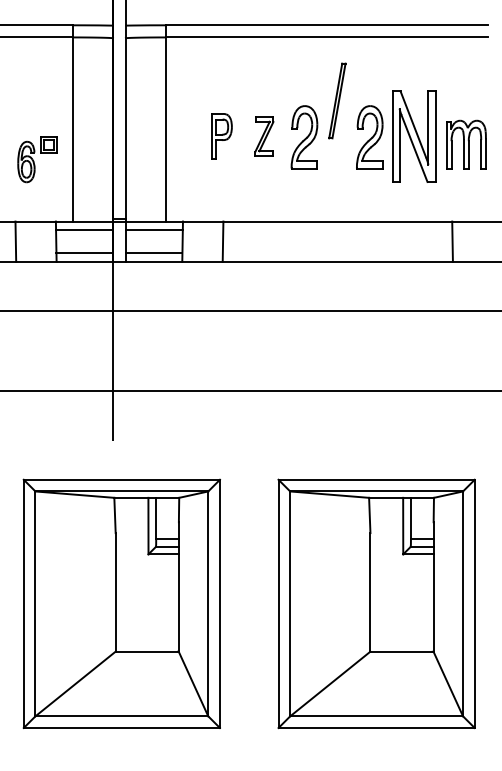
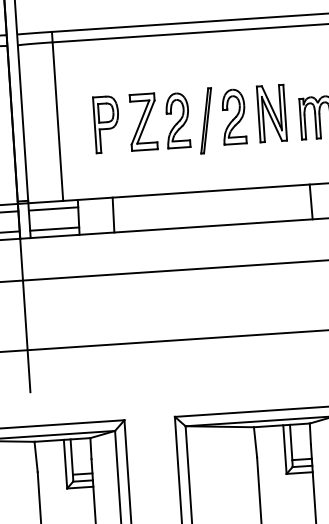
part: (337, 100) -> (206, 120), moved
part: (221, 136) -> (106, 124), size x1.43
part: (264, 136) -> (143, 122), size x1.67
part: (413, 136) -> (271, 113), size x0.71

